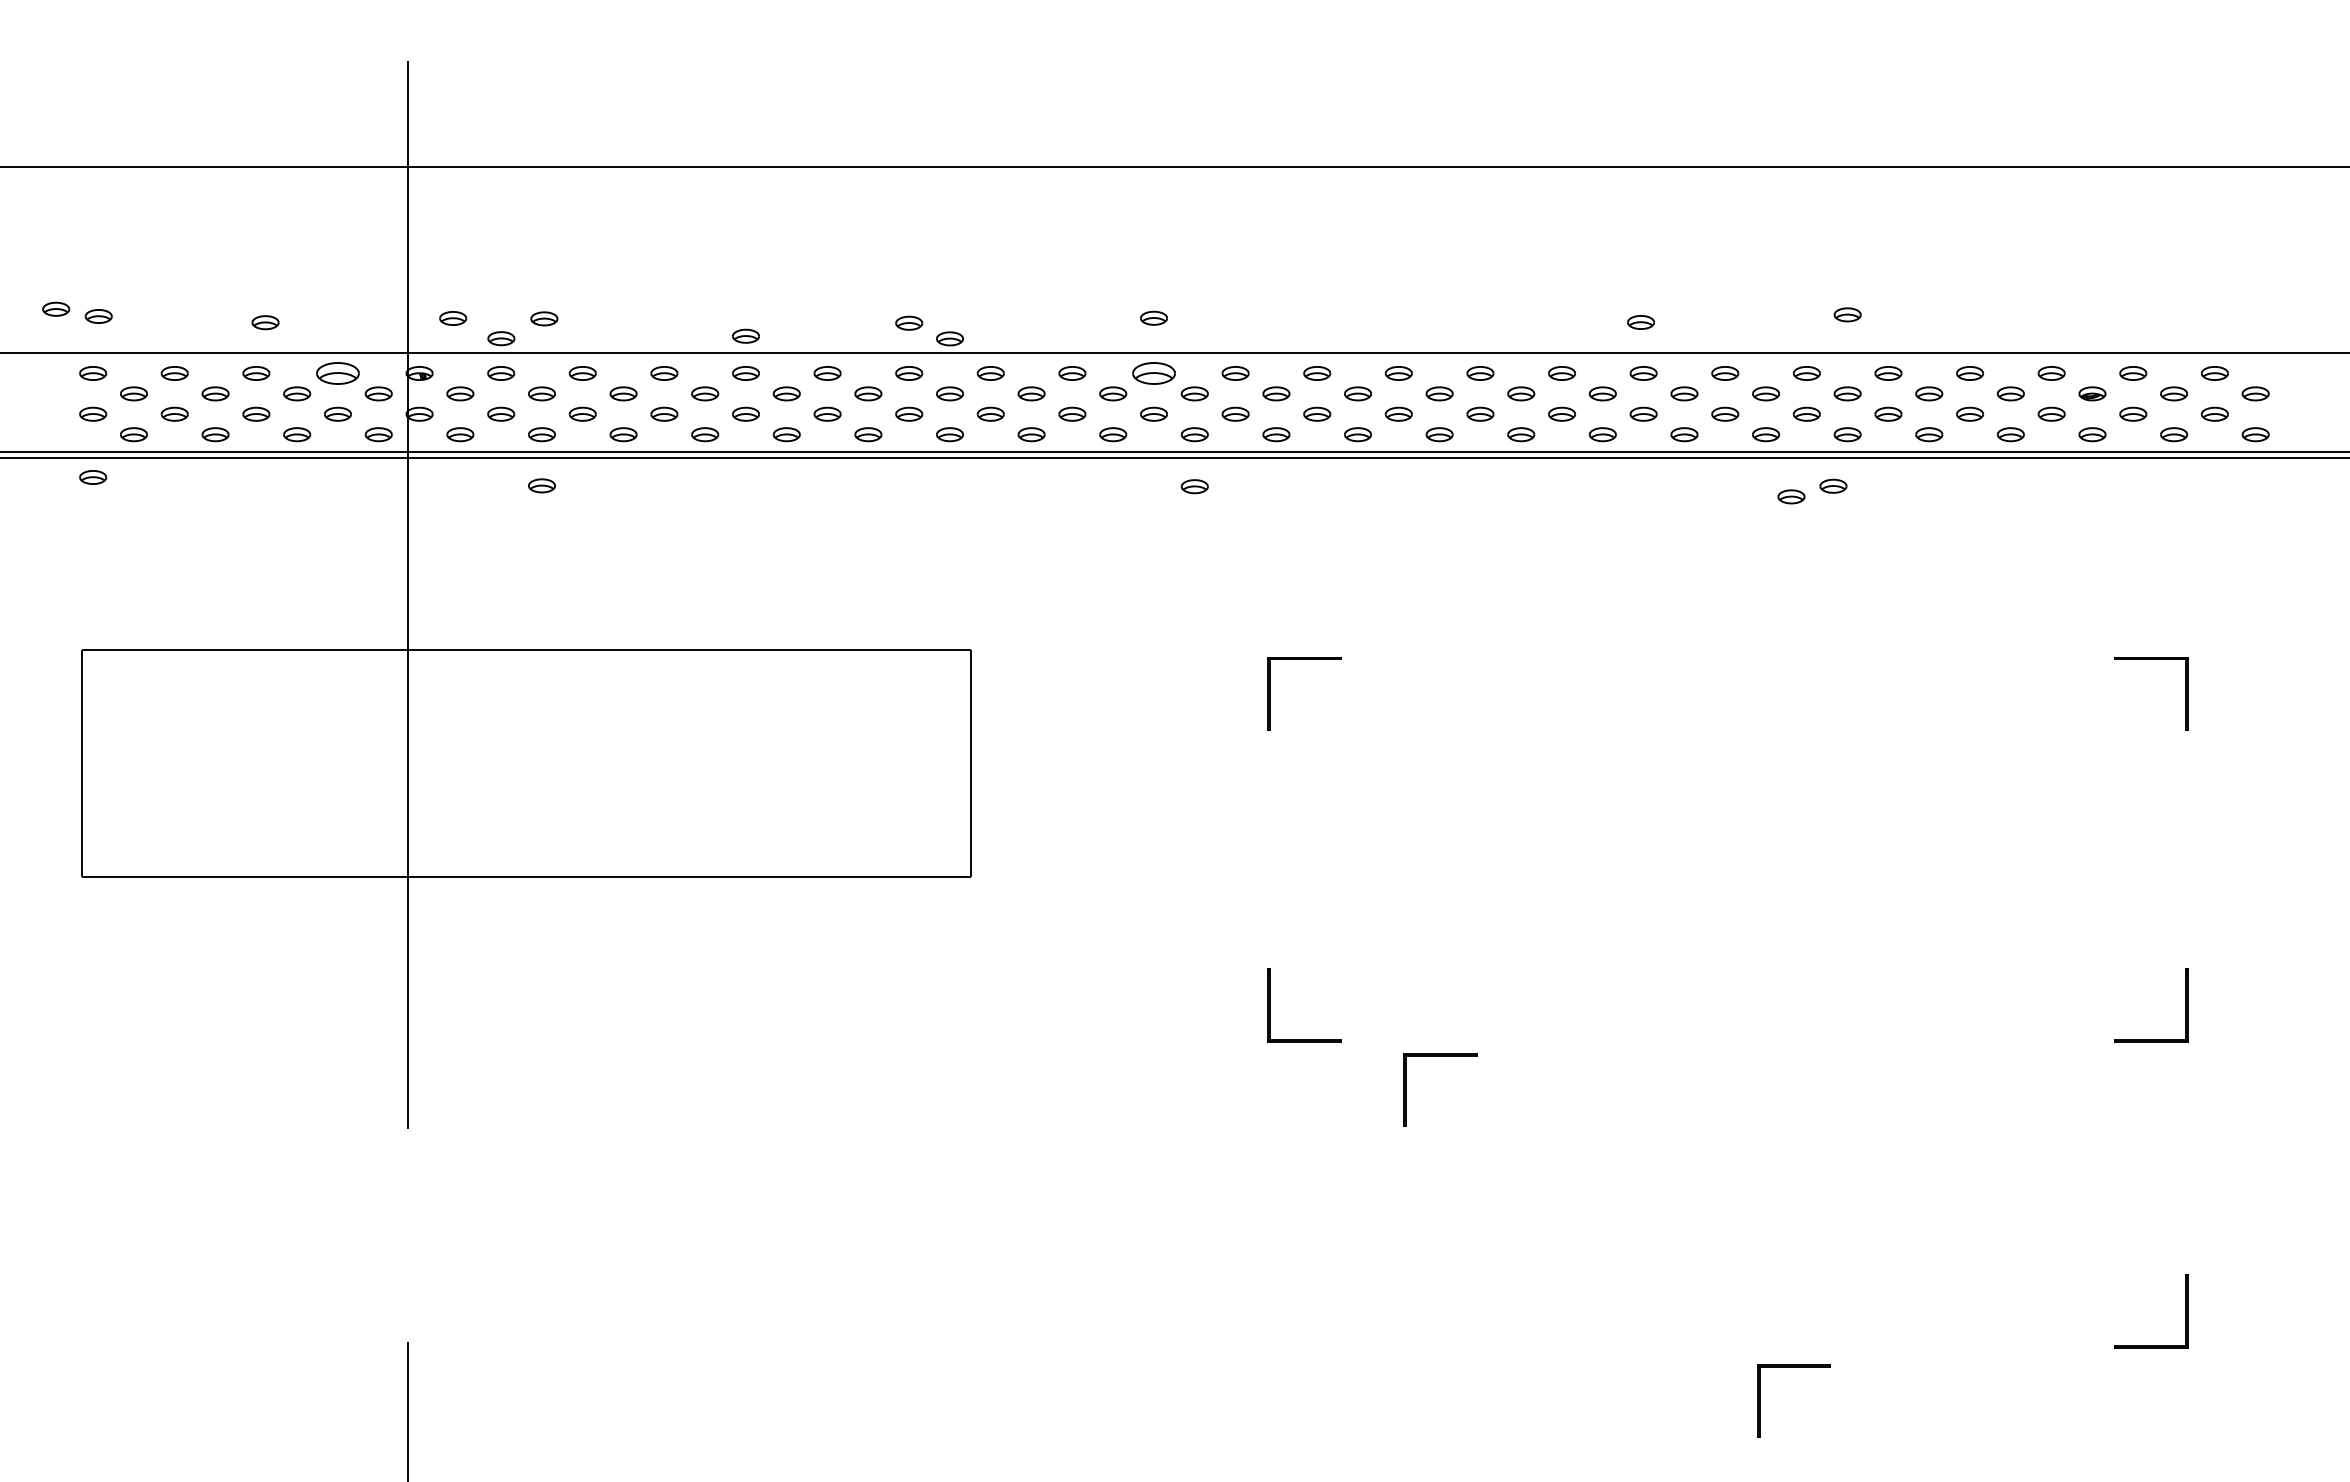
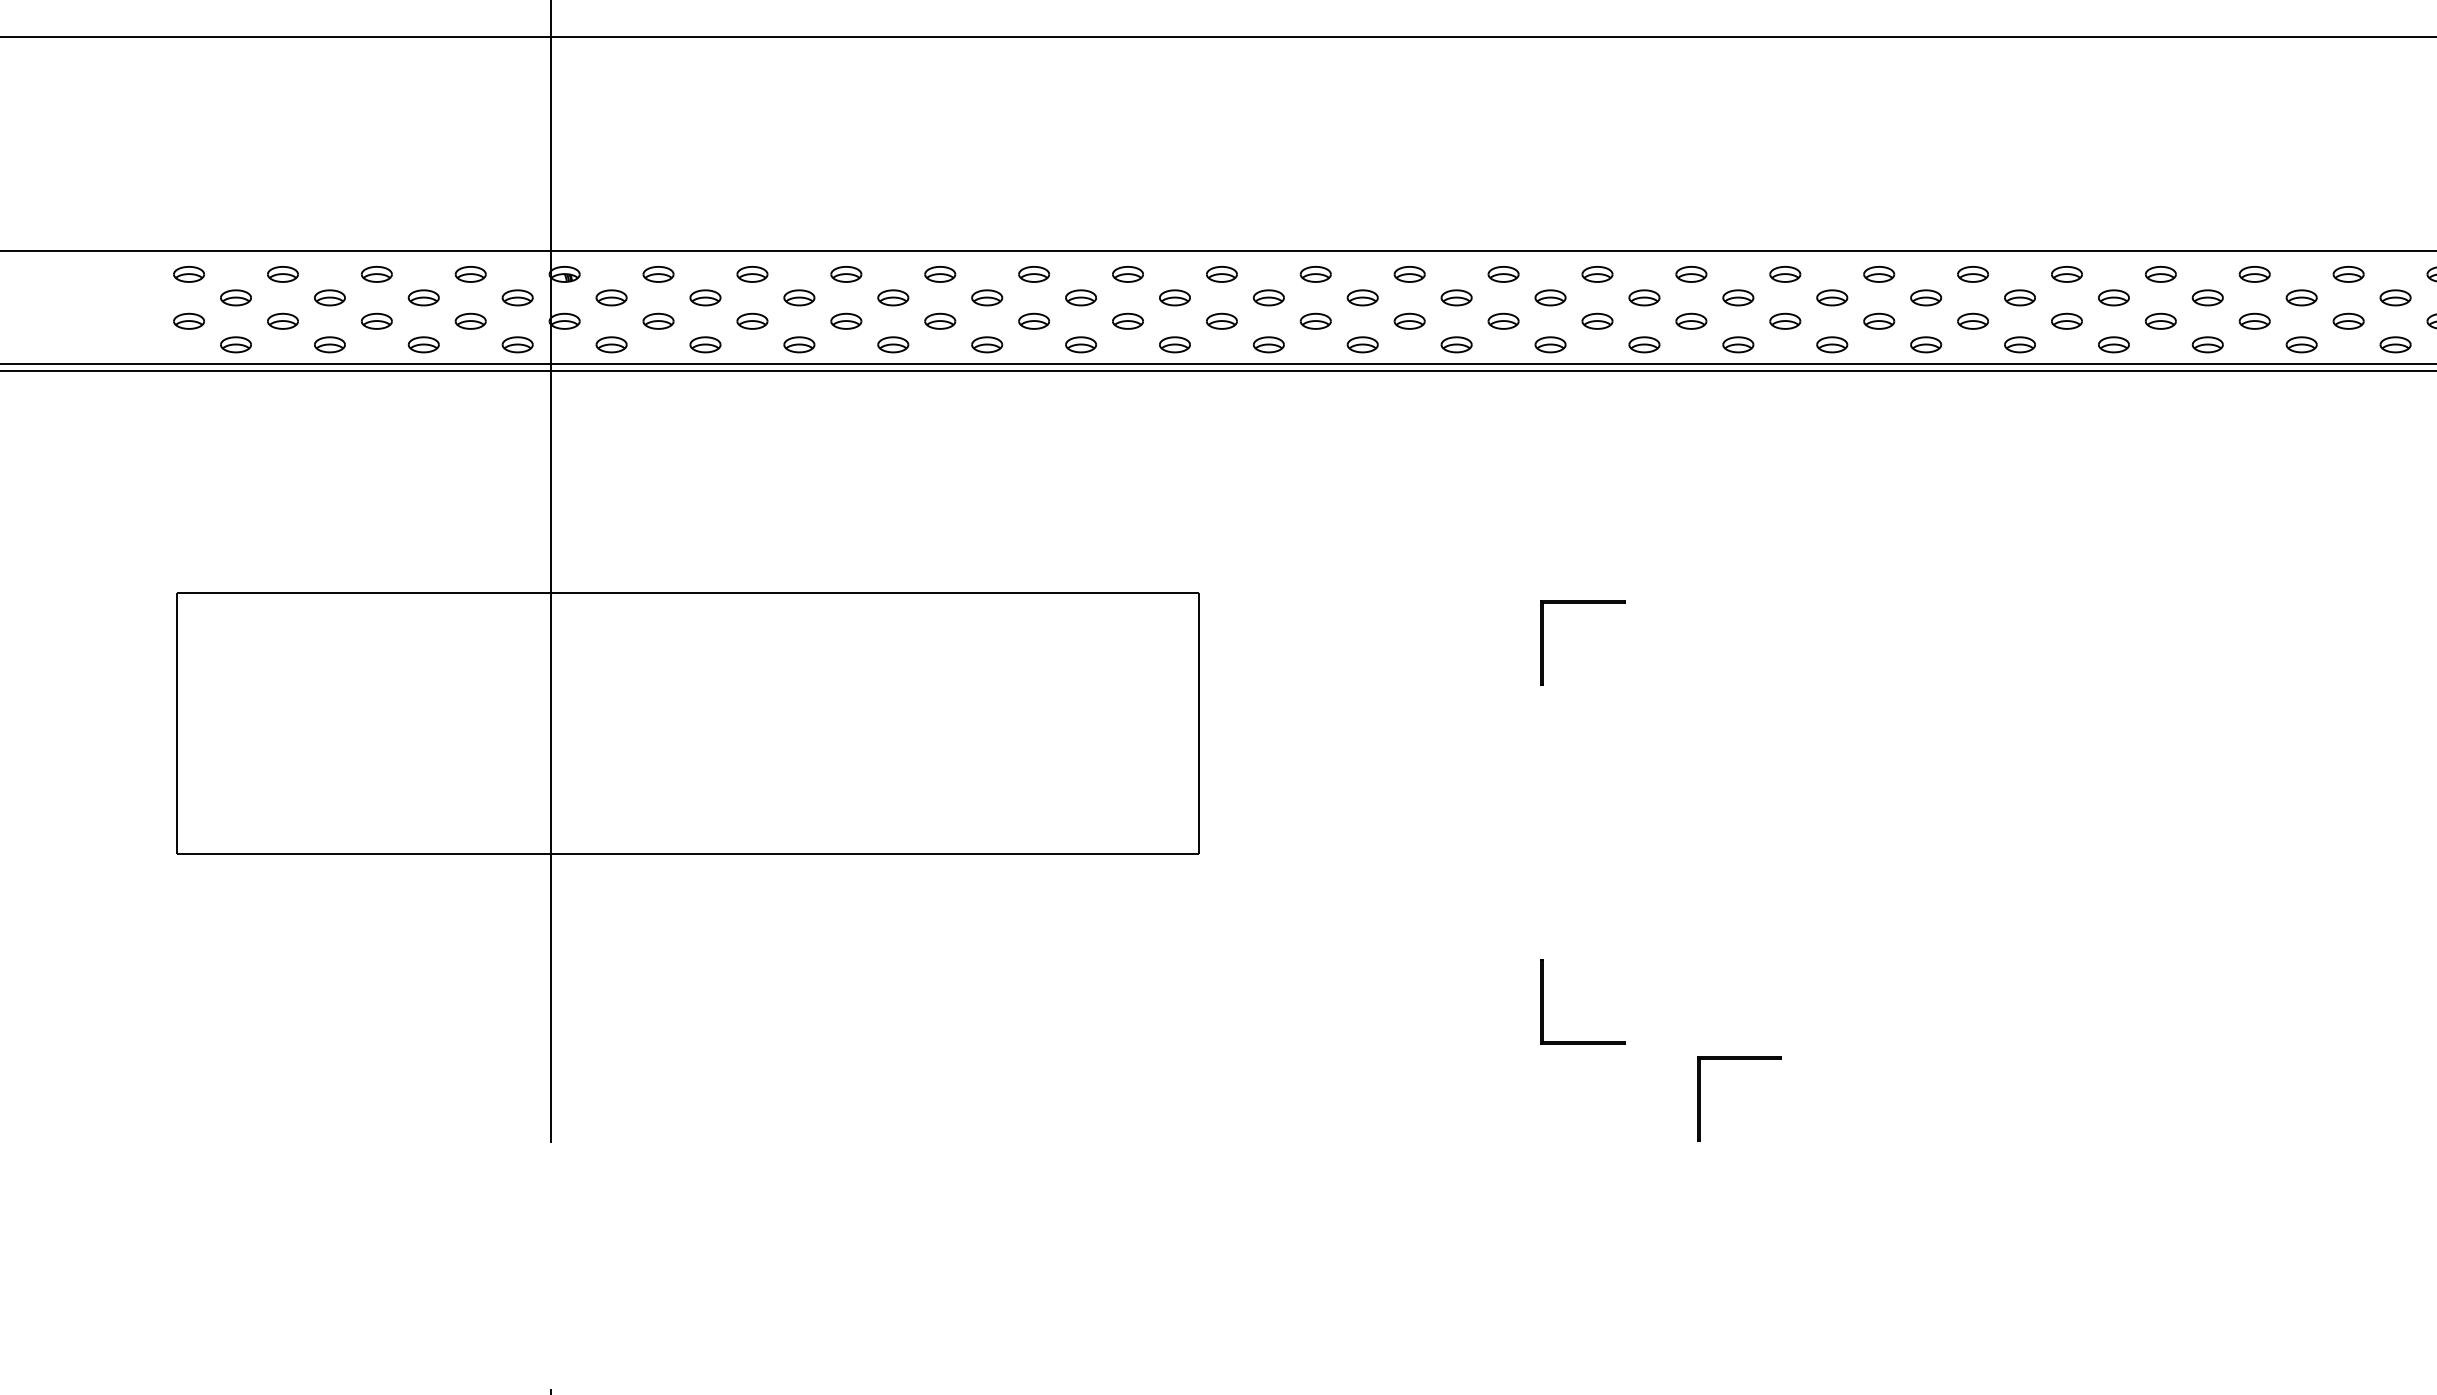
part: (56, 308) -> (146, 199), removed
part: (1847, 314) -> (2207, 206), removed
part: (98, 316) -> (195, 208), removed
part: (1153, 317) -> (1409, 209), removed
part: (453, 318) -> (603, 211), removed
part: (544, 318) -> (708, 211), removed
part: (265, 322) -> (387, 215), removed
part: (909, 322) -> (1128, 215), removed
part: (1640, 322) -> (1969, 215), removed
part: (745, 335) -> (939, 230), removed
part: (501, 338) -> (658, 234), removed
part: (949, 338) -> (1174, 234), removed
part: (337, 373) -> (470, 274), size x0.62
part: (1153, 373) -> (1409, 274), size x0.62
part: (93, 477) -> (189, 394), removed
part: (541, 485) -> (704, 403), removed
part: (1833, 485) -> (2191, 403), removed
part: (1194, 486) -> (1456, 404), removed
part: (1791, 496) -> (2143, 415), removed

